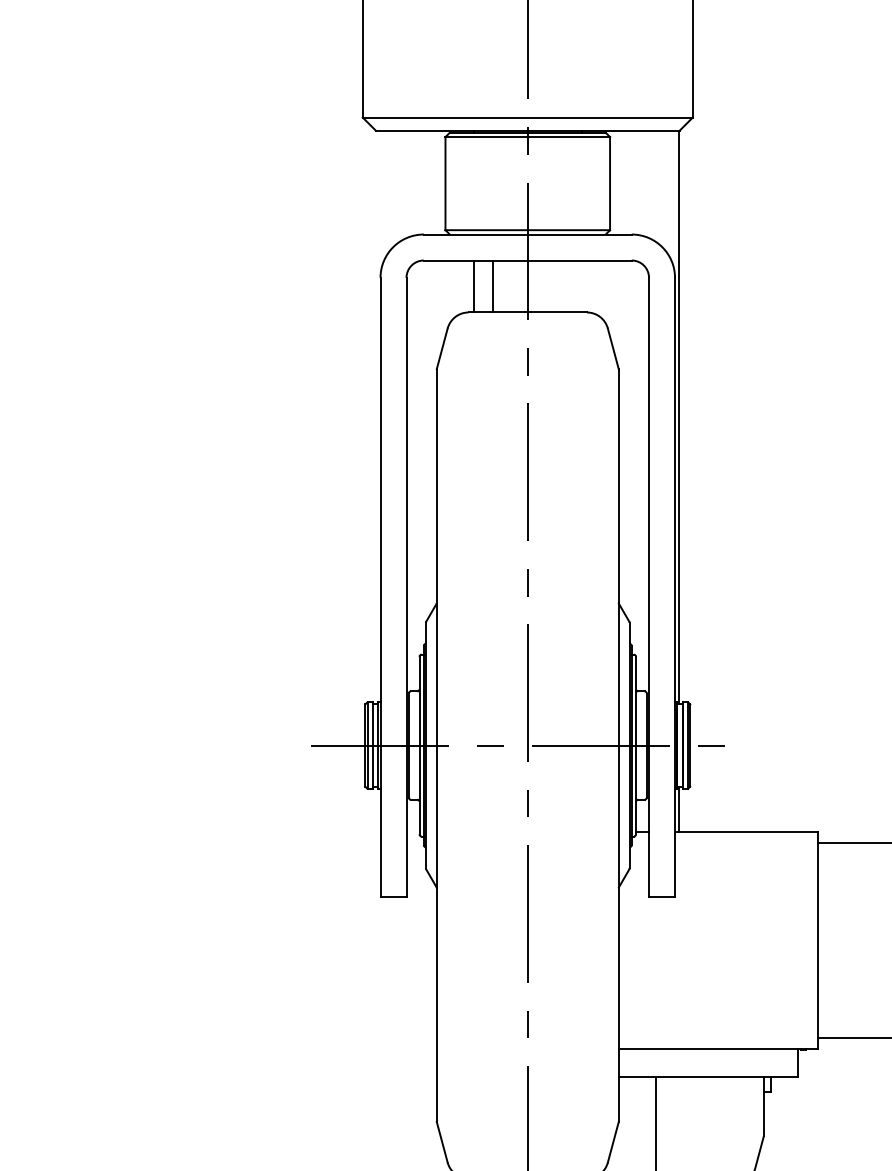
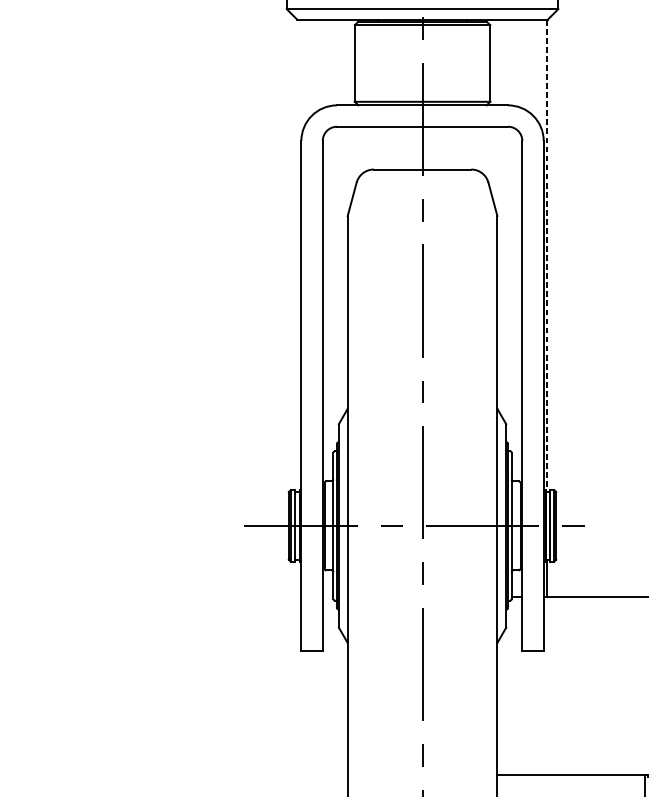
line: (473, 286) -> (377, 148), removed
line: (493, 286) -> (394, 148), removed
line: (679, 417) -> (547, 255), solid -> dashed

